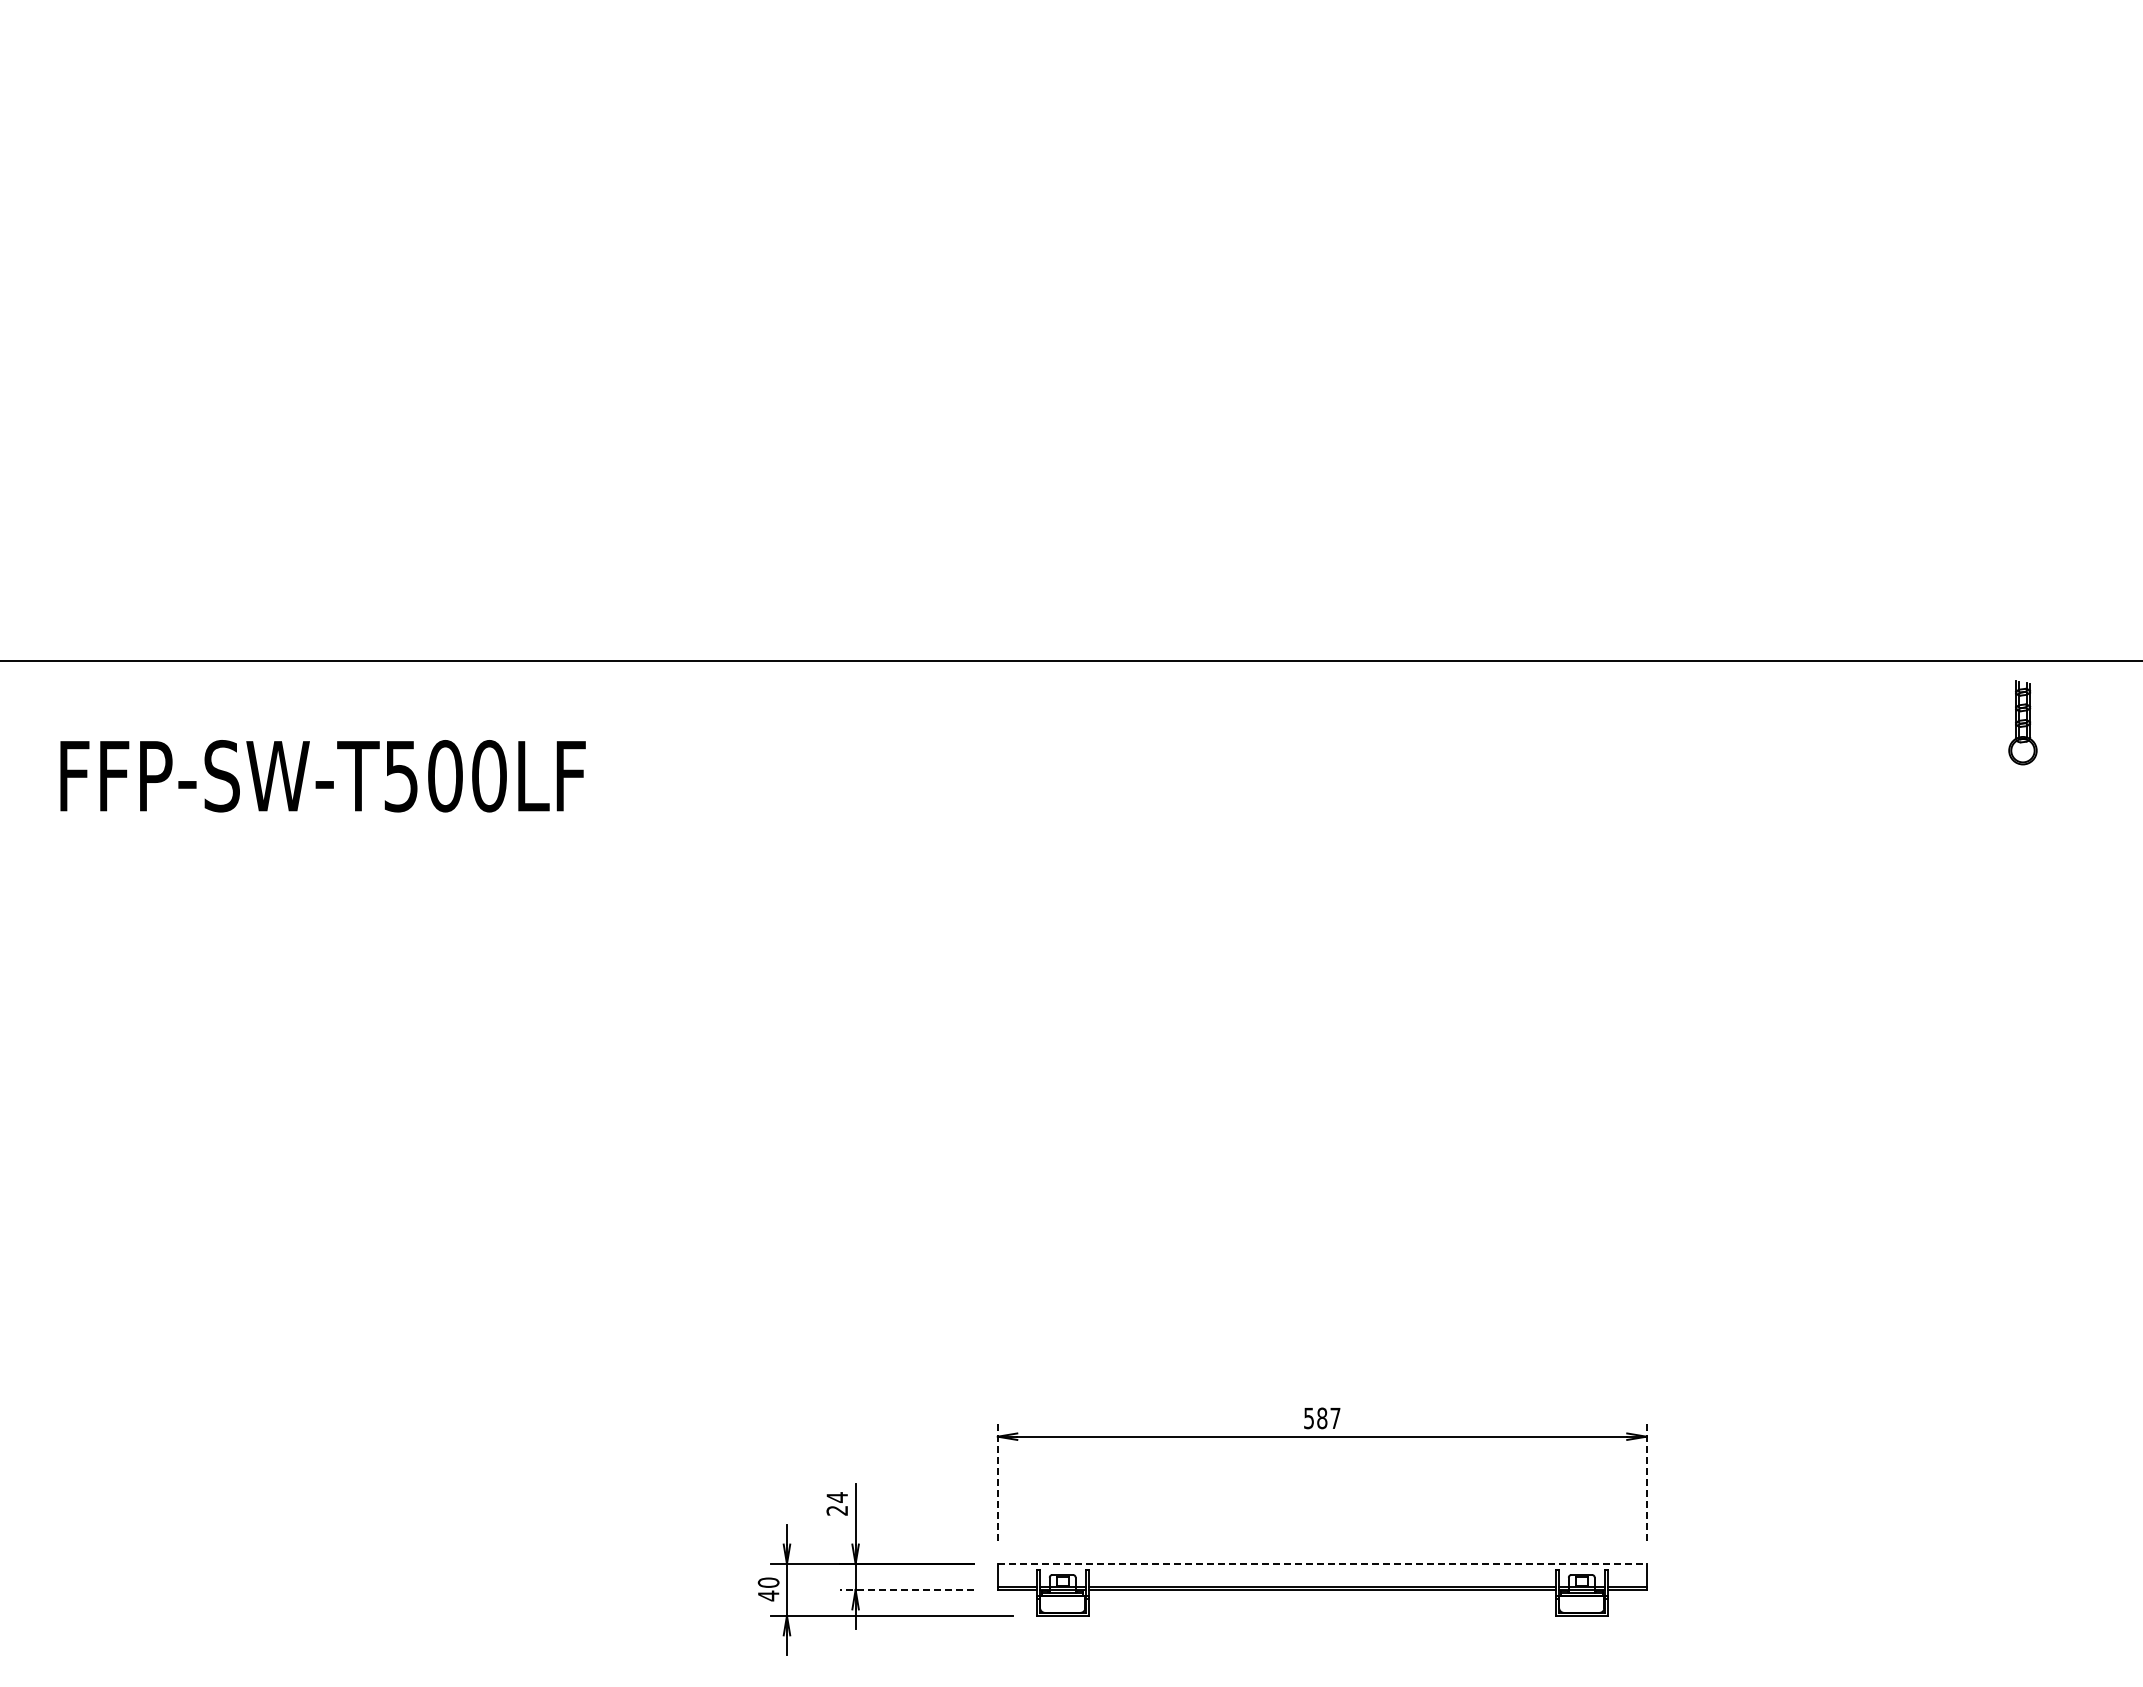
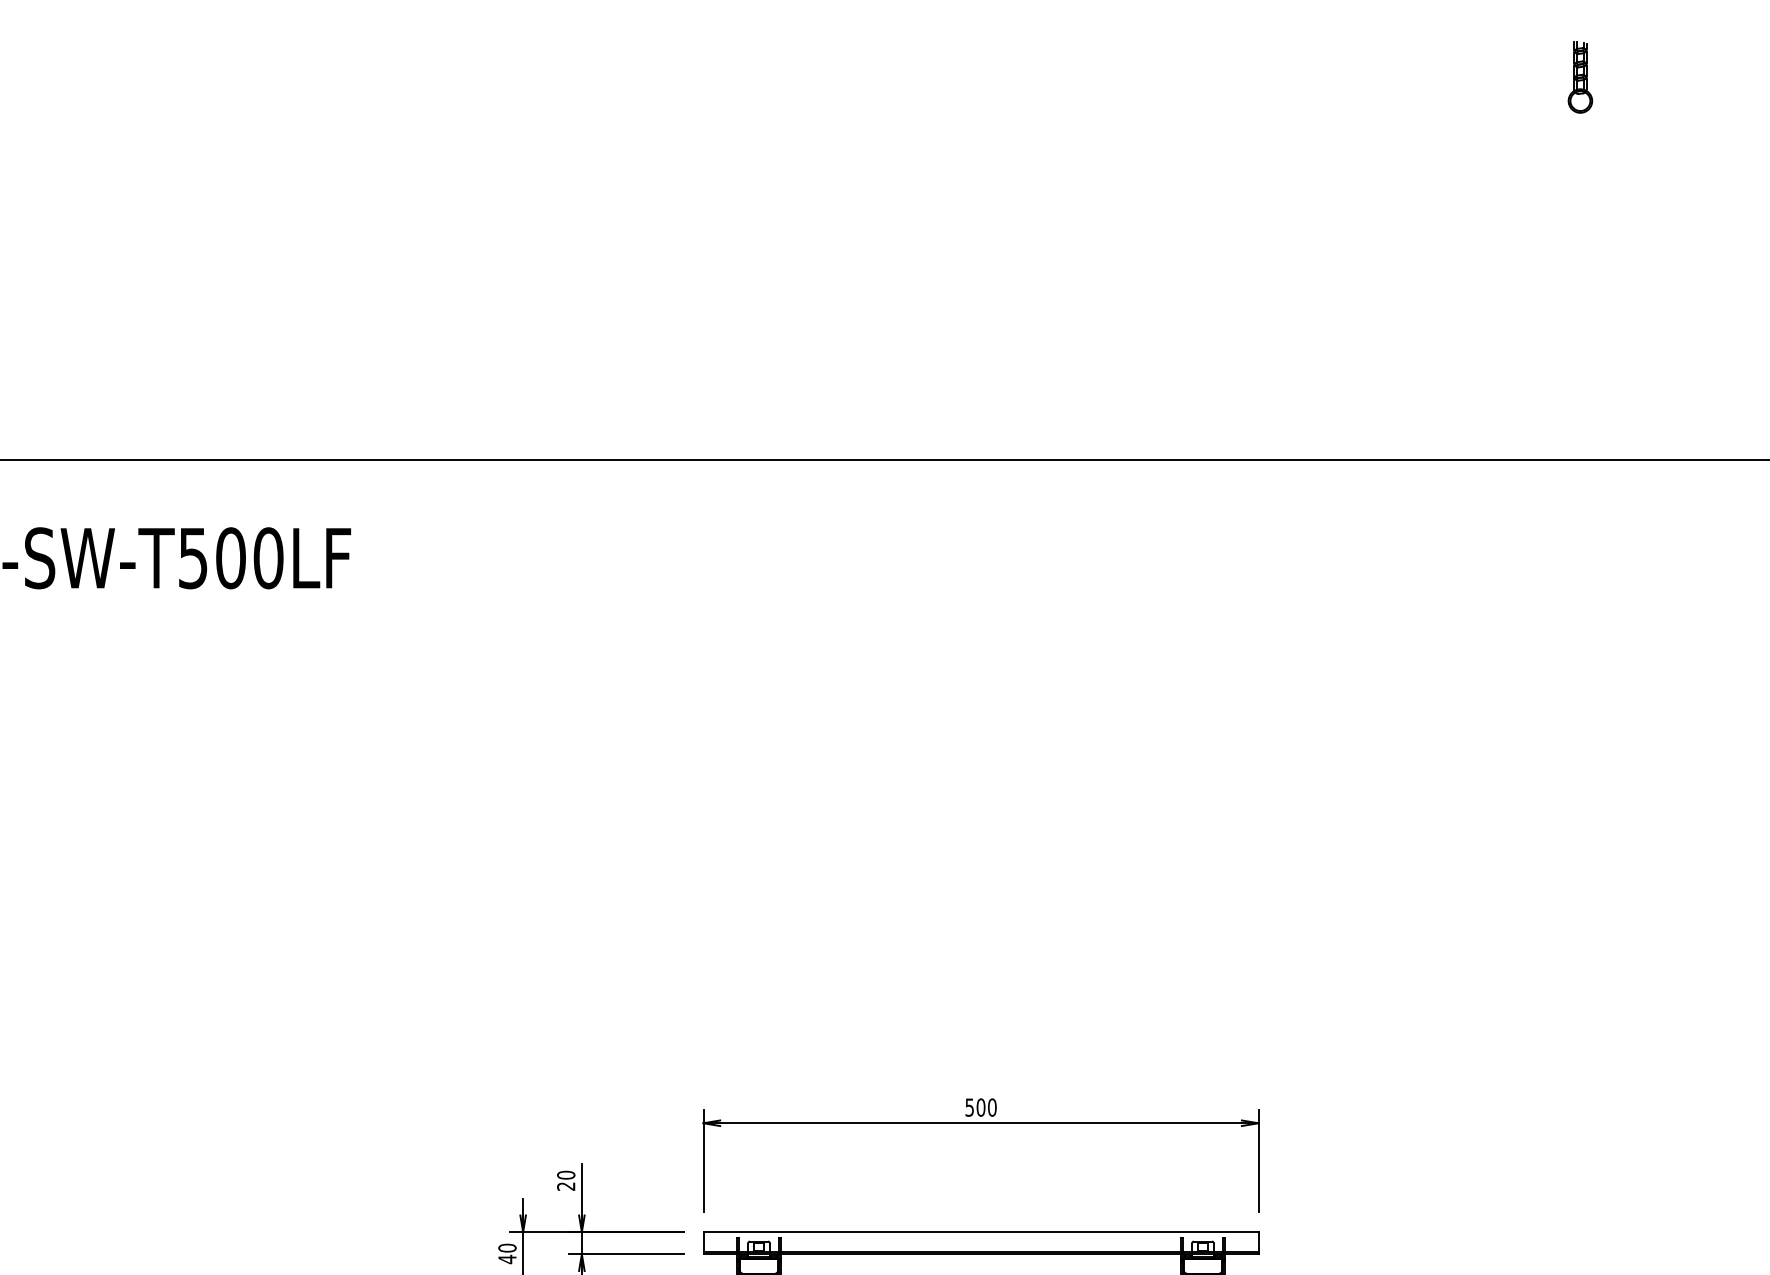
part: (2022, 722) -> (1580, 76), moved
text: (1328, 1418) -> (986, 1107), 587 -> 500
line: (997, 1480) -> (703, 1160), dashed -> solid
line: (1646, 1480) -> (1258, 1160), dashed -> solid
text: (837, 1497) -> (566, 1175), 24 -> 20
line: (1322, 1564) -> (981, 1232), dashed -> solid
line: (906, 1589) -> (625, 1253), dashed -> solid

